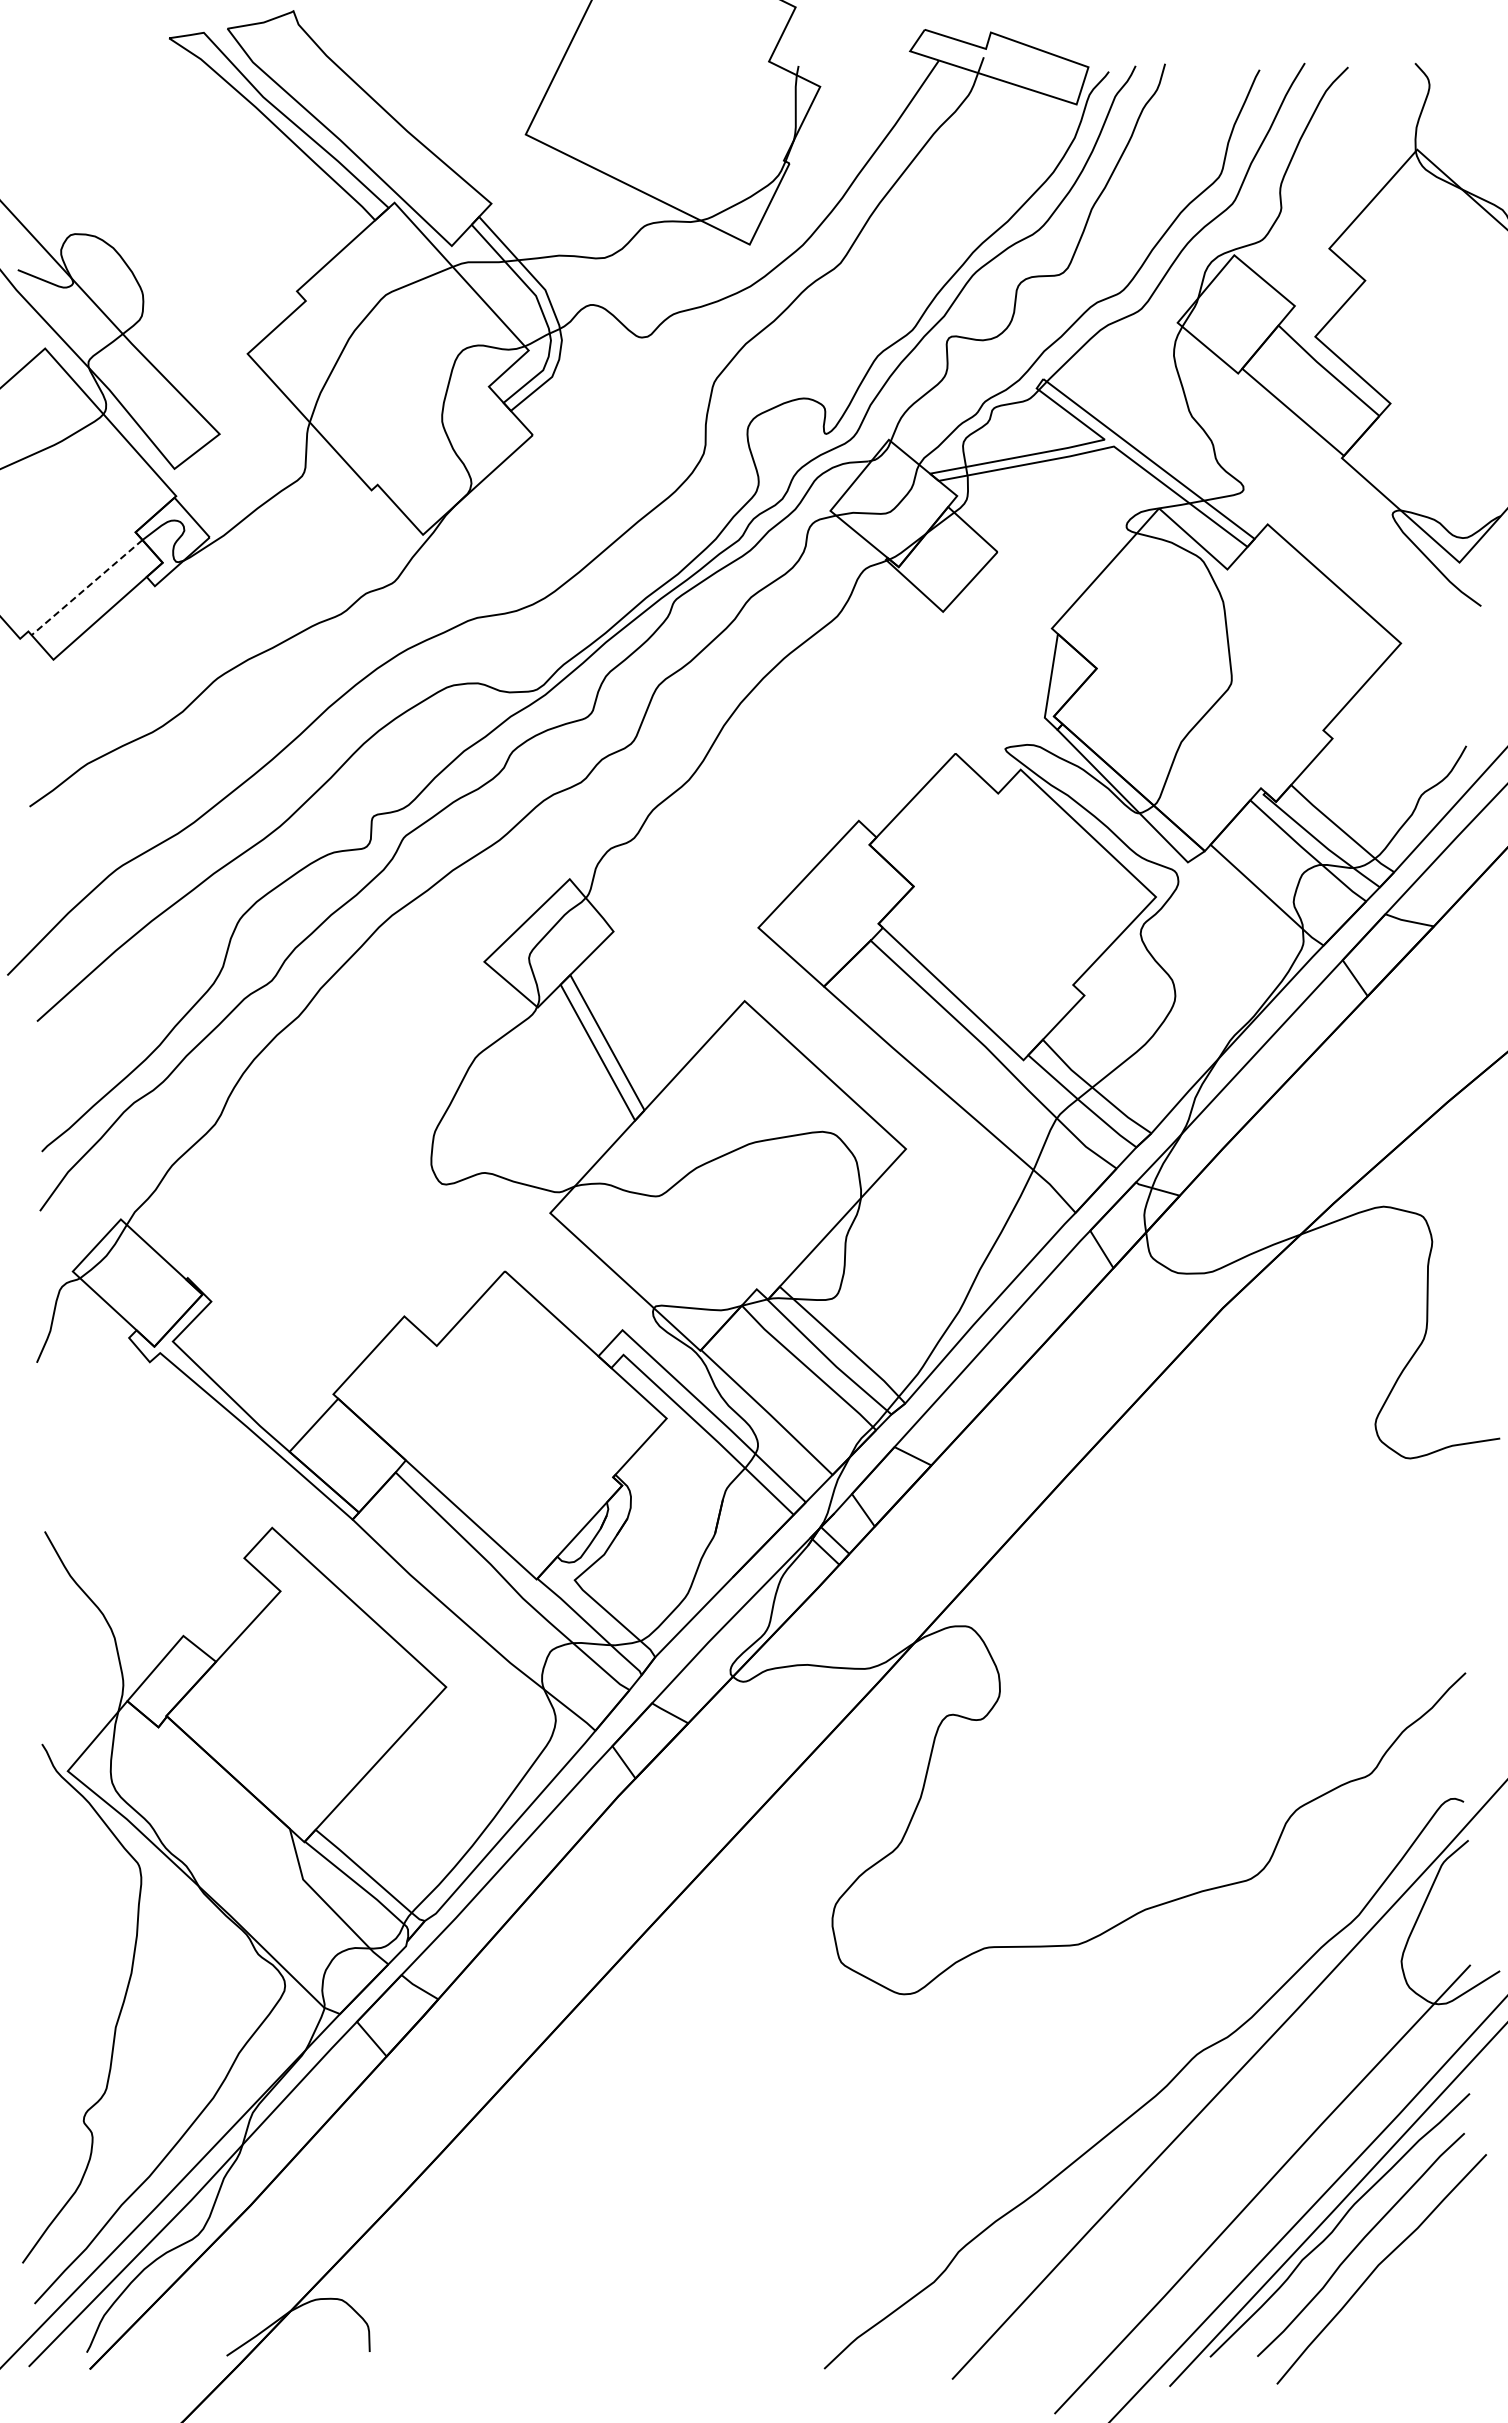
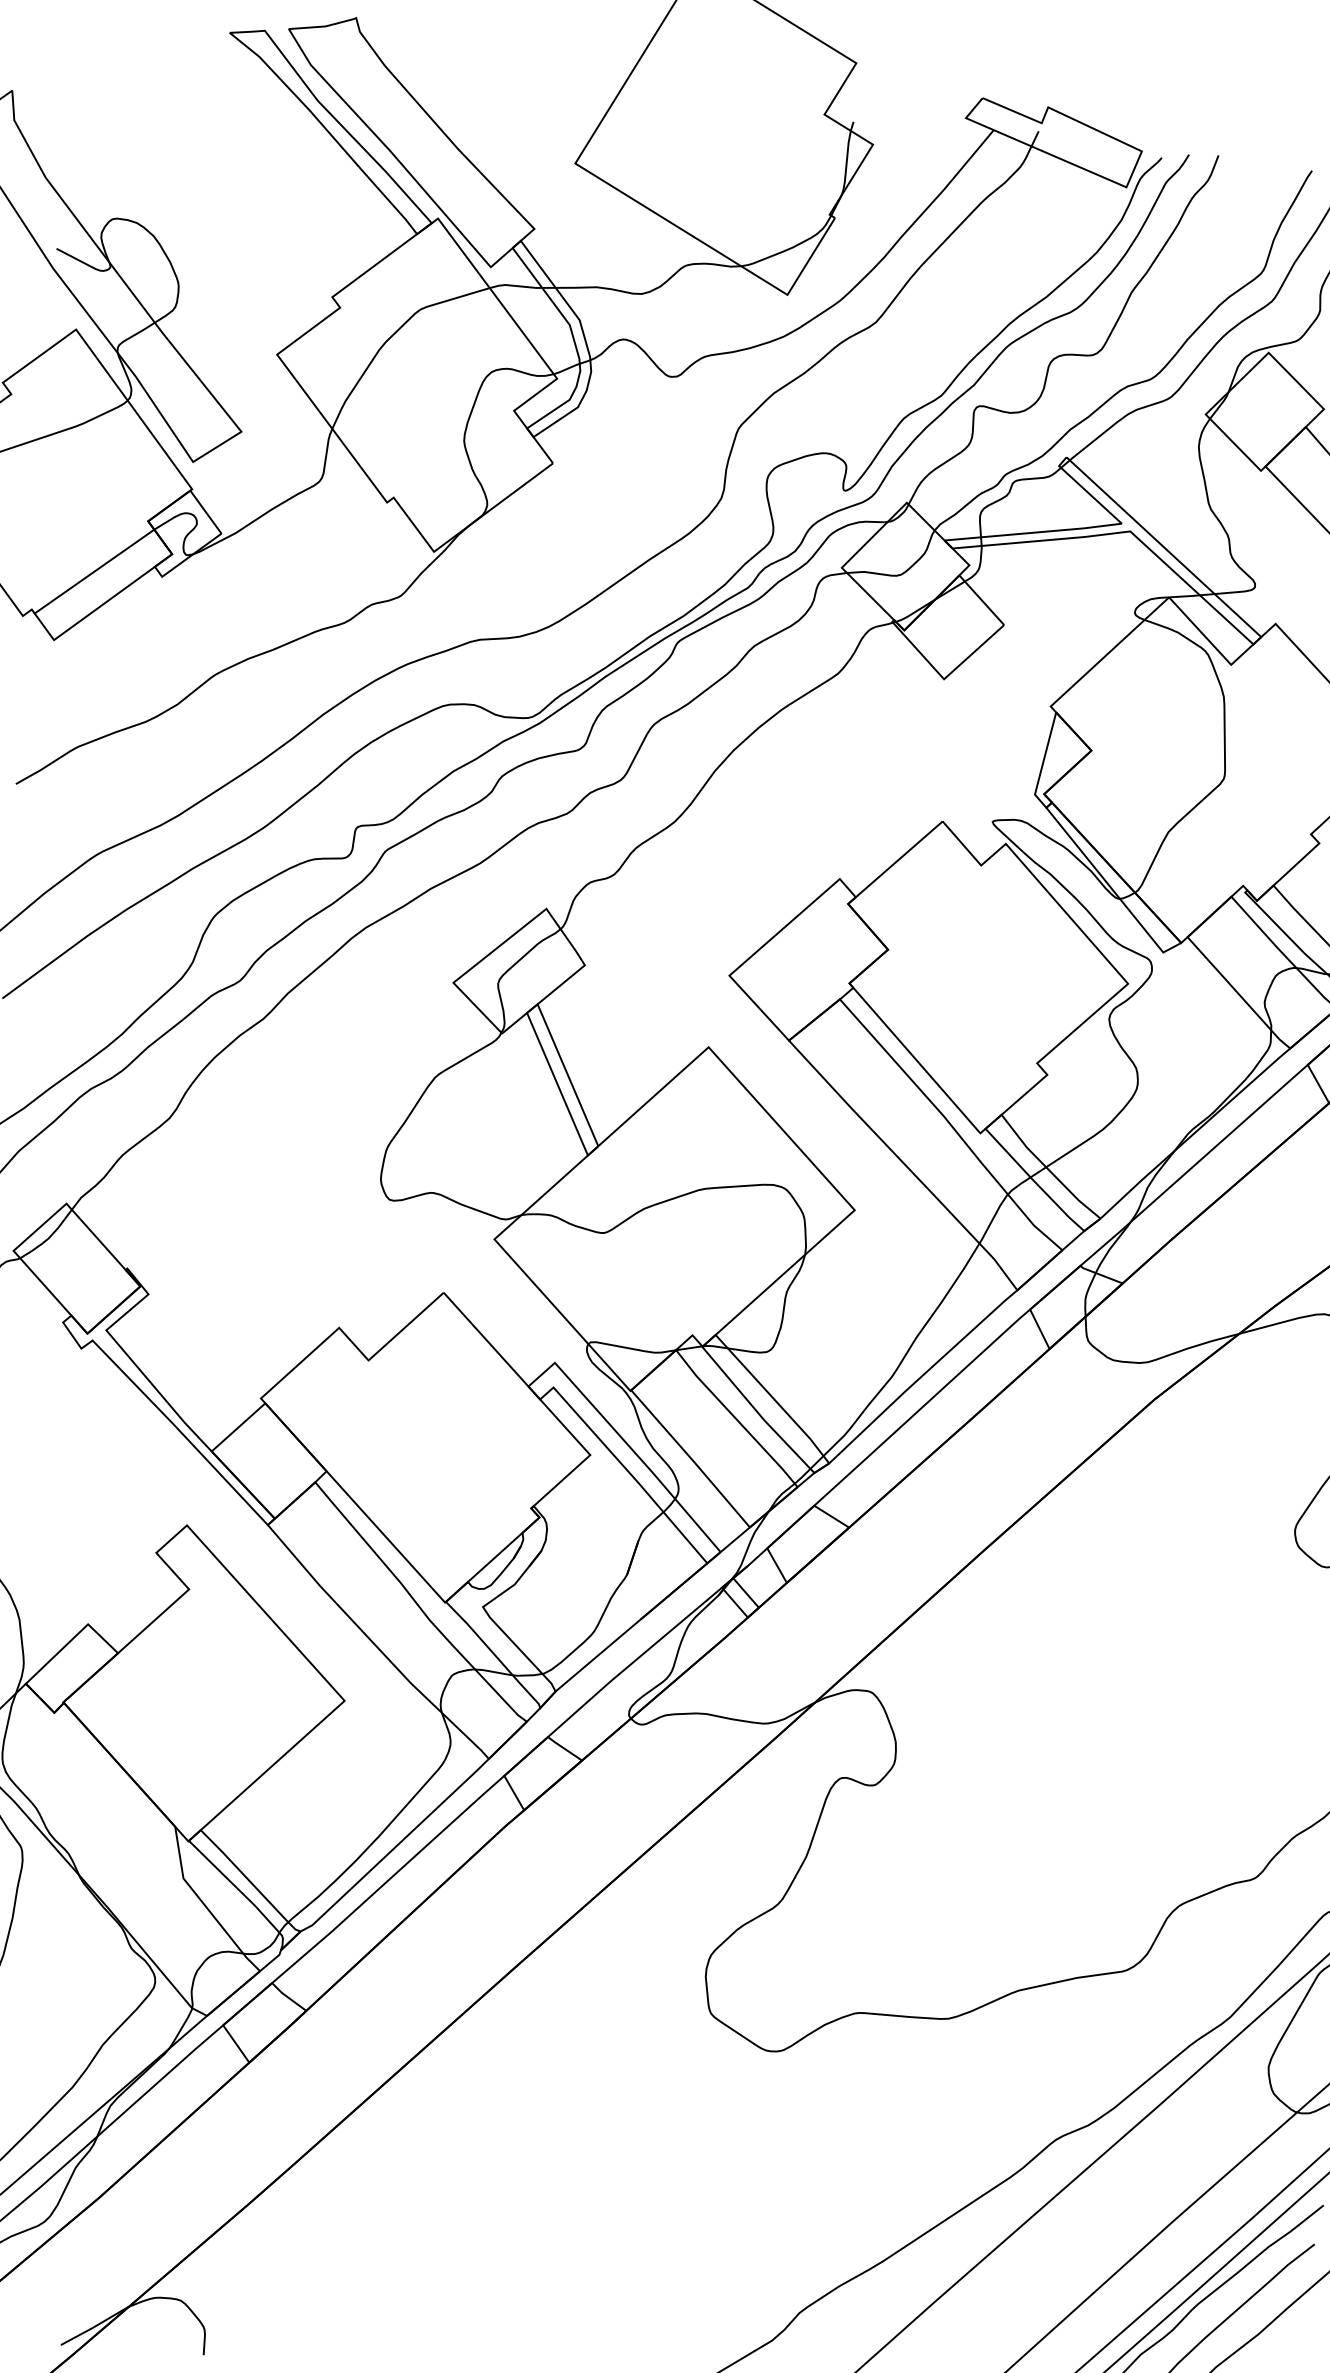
line: (86, 587) -> (93, 571), dashed -> solid

